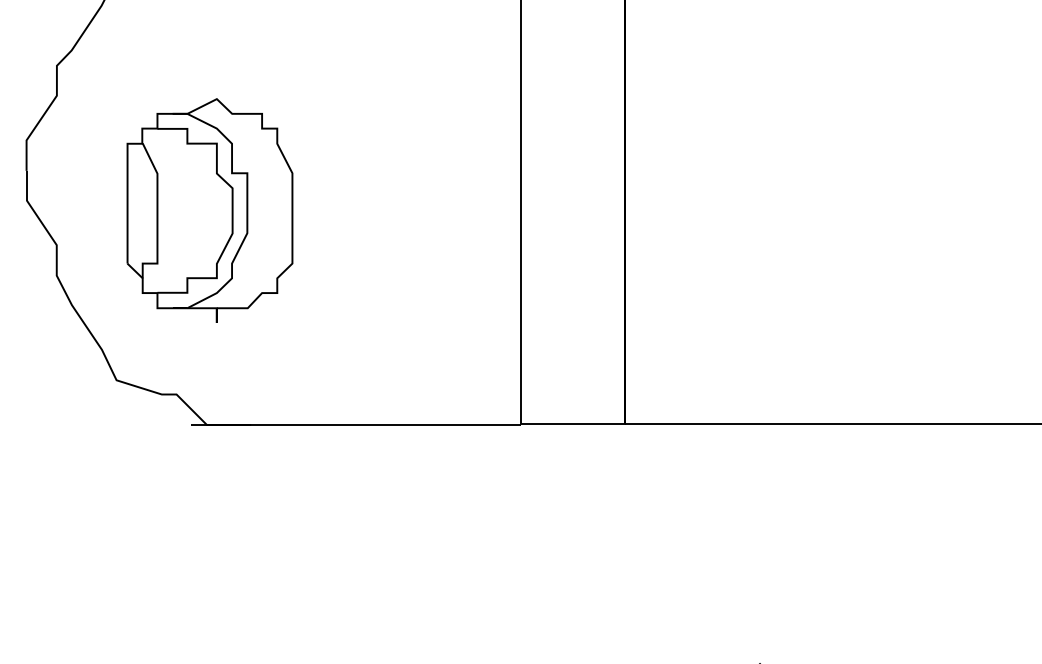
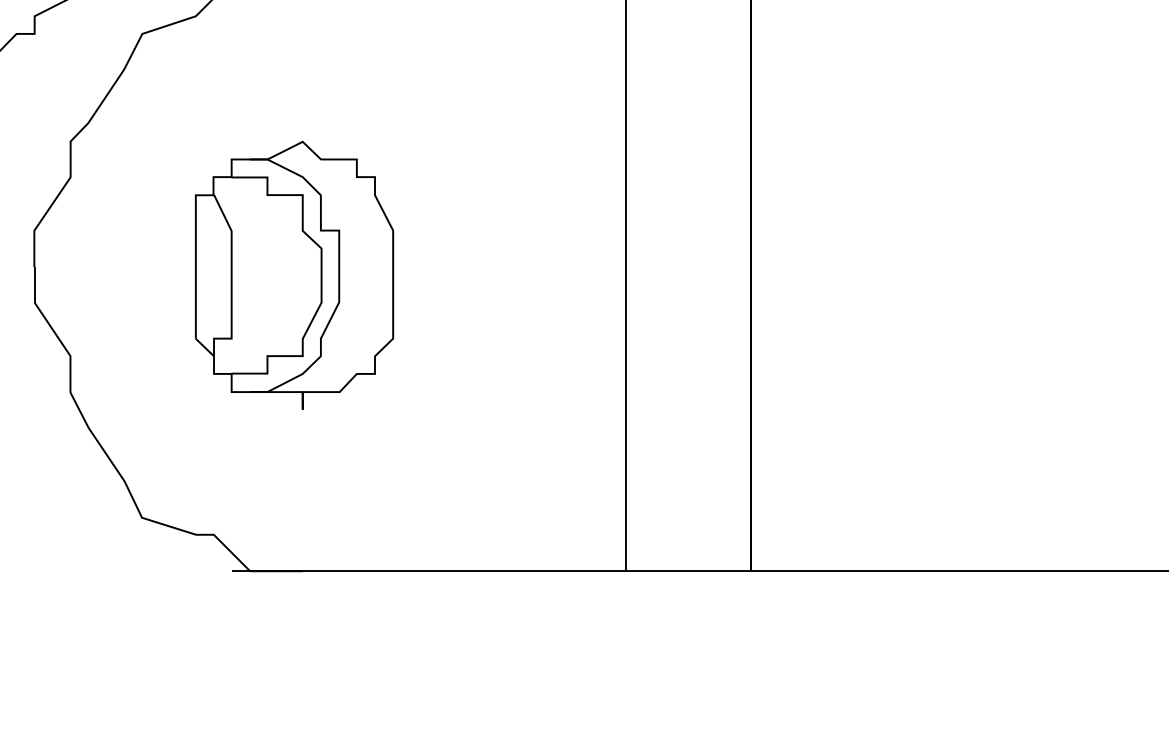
part: (209, 210) -> (293, 275), moved

